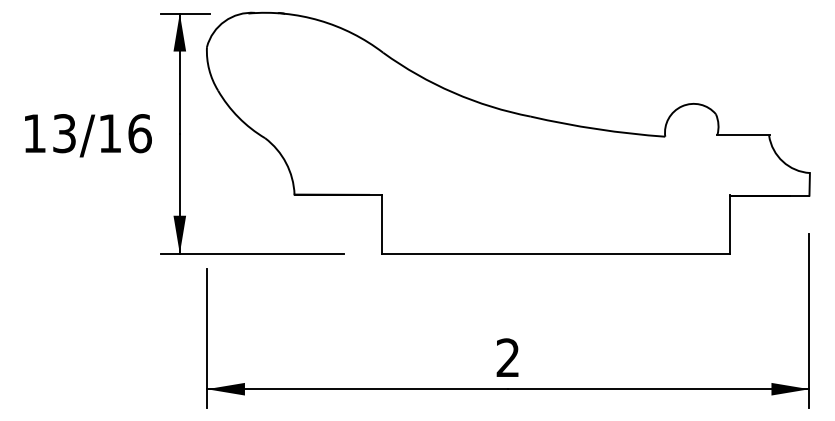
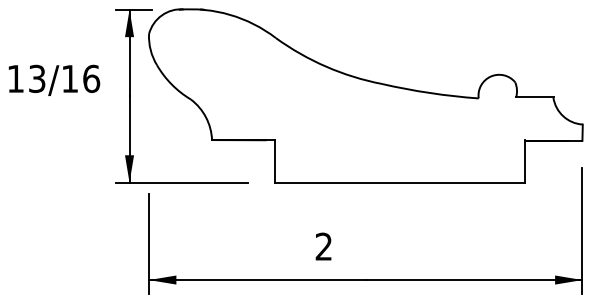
text: (88, 135) -> (54, 80), moved
text: (507, 357) -> (323, 246), moved

